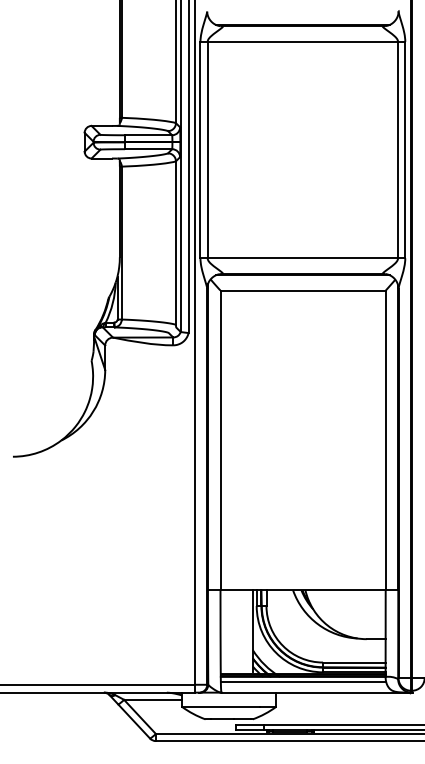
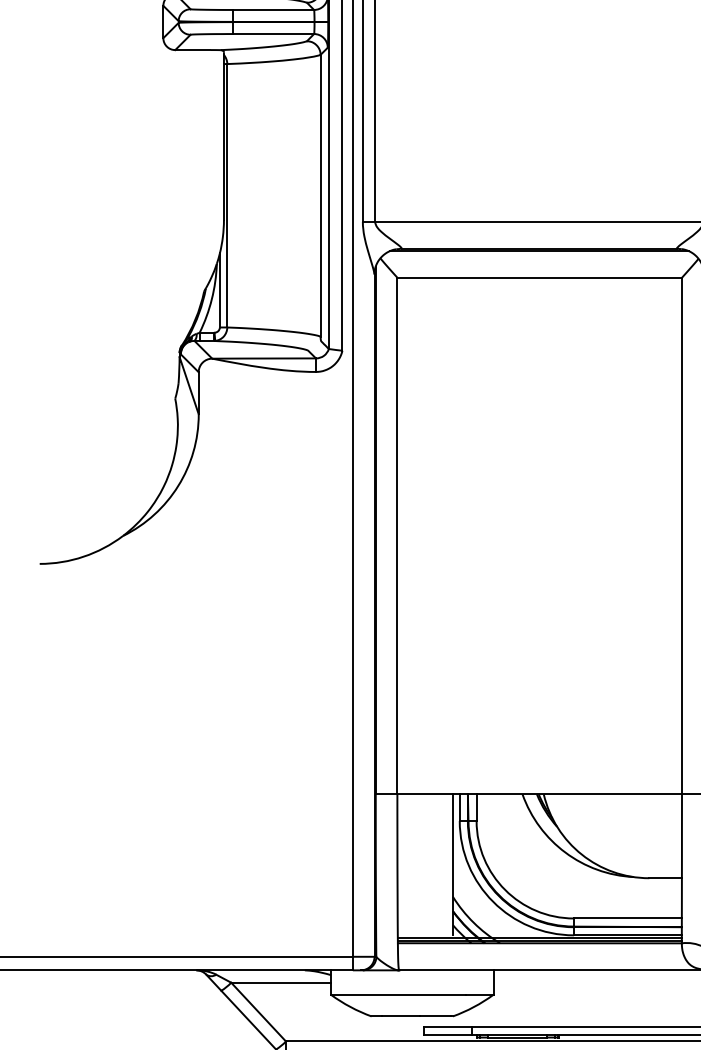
line: (303, 681) -> (540, 951), removed

